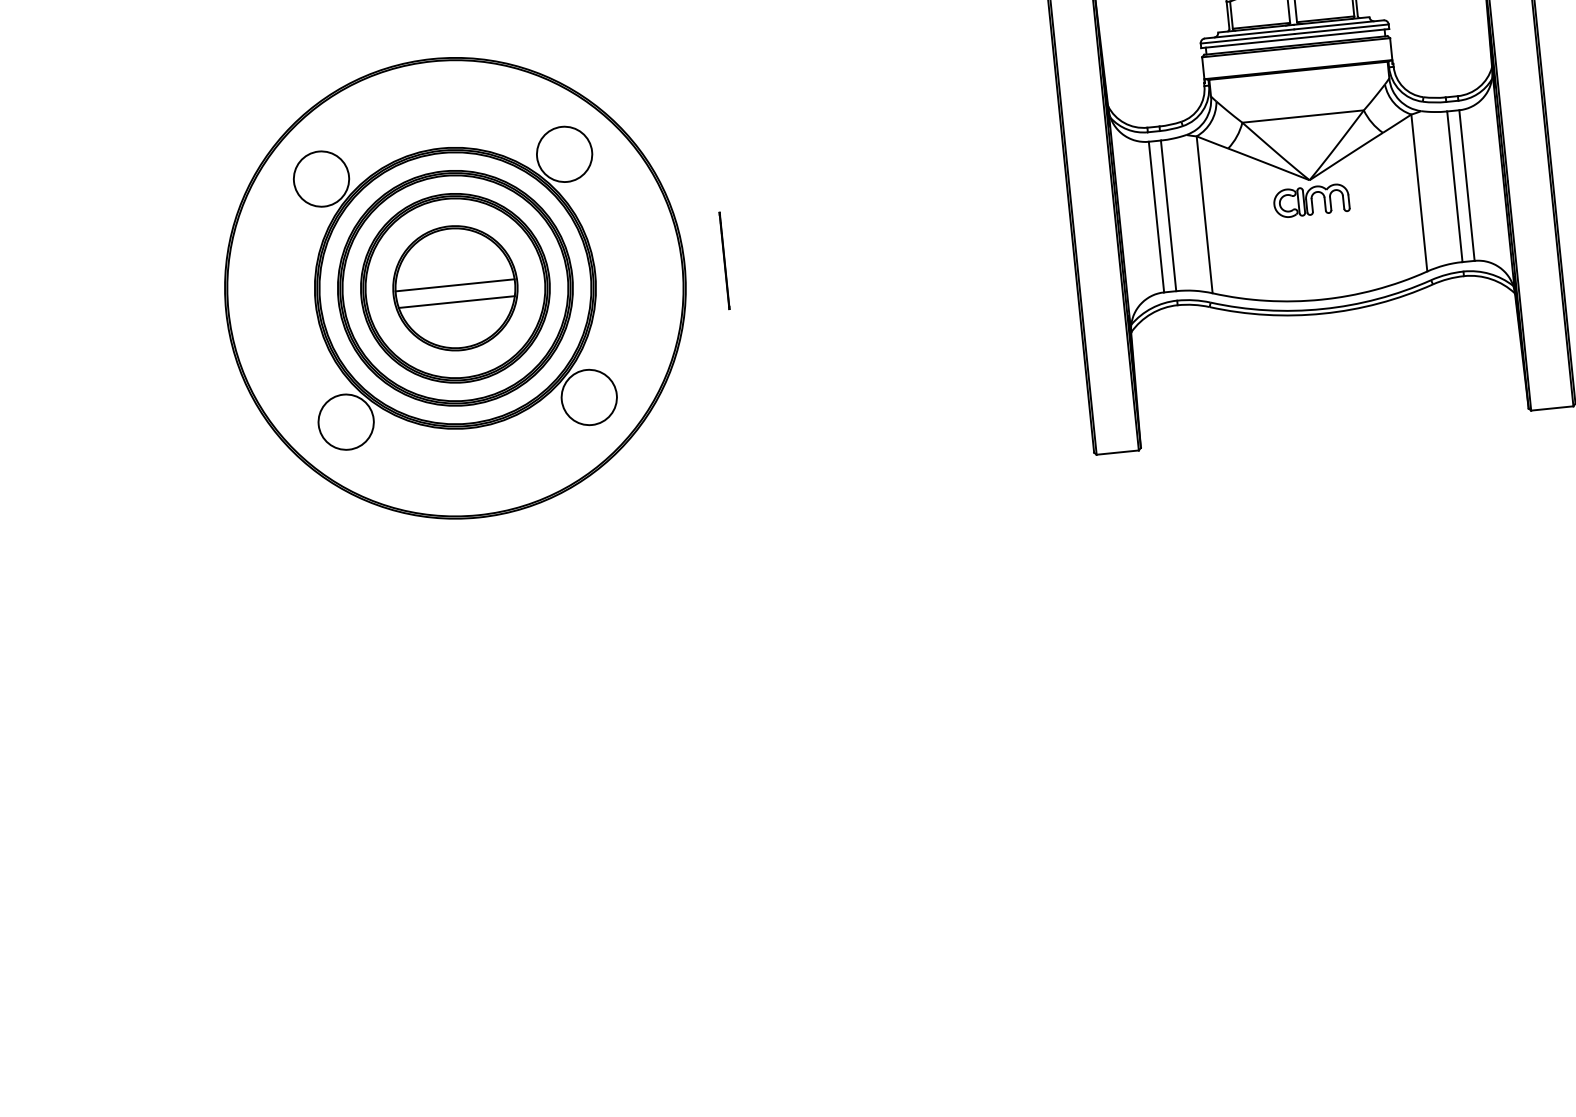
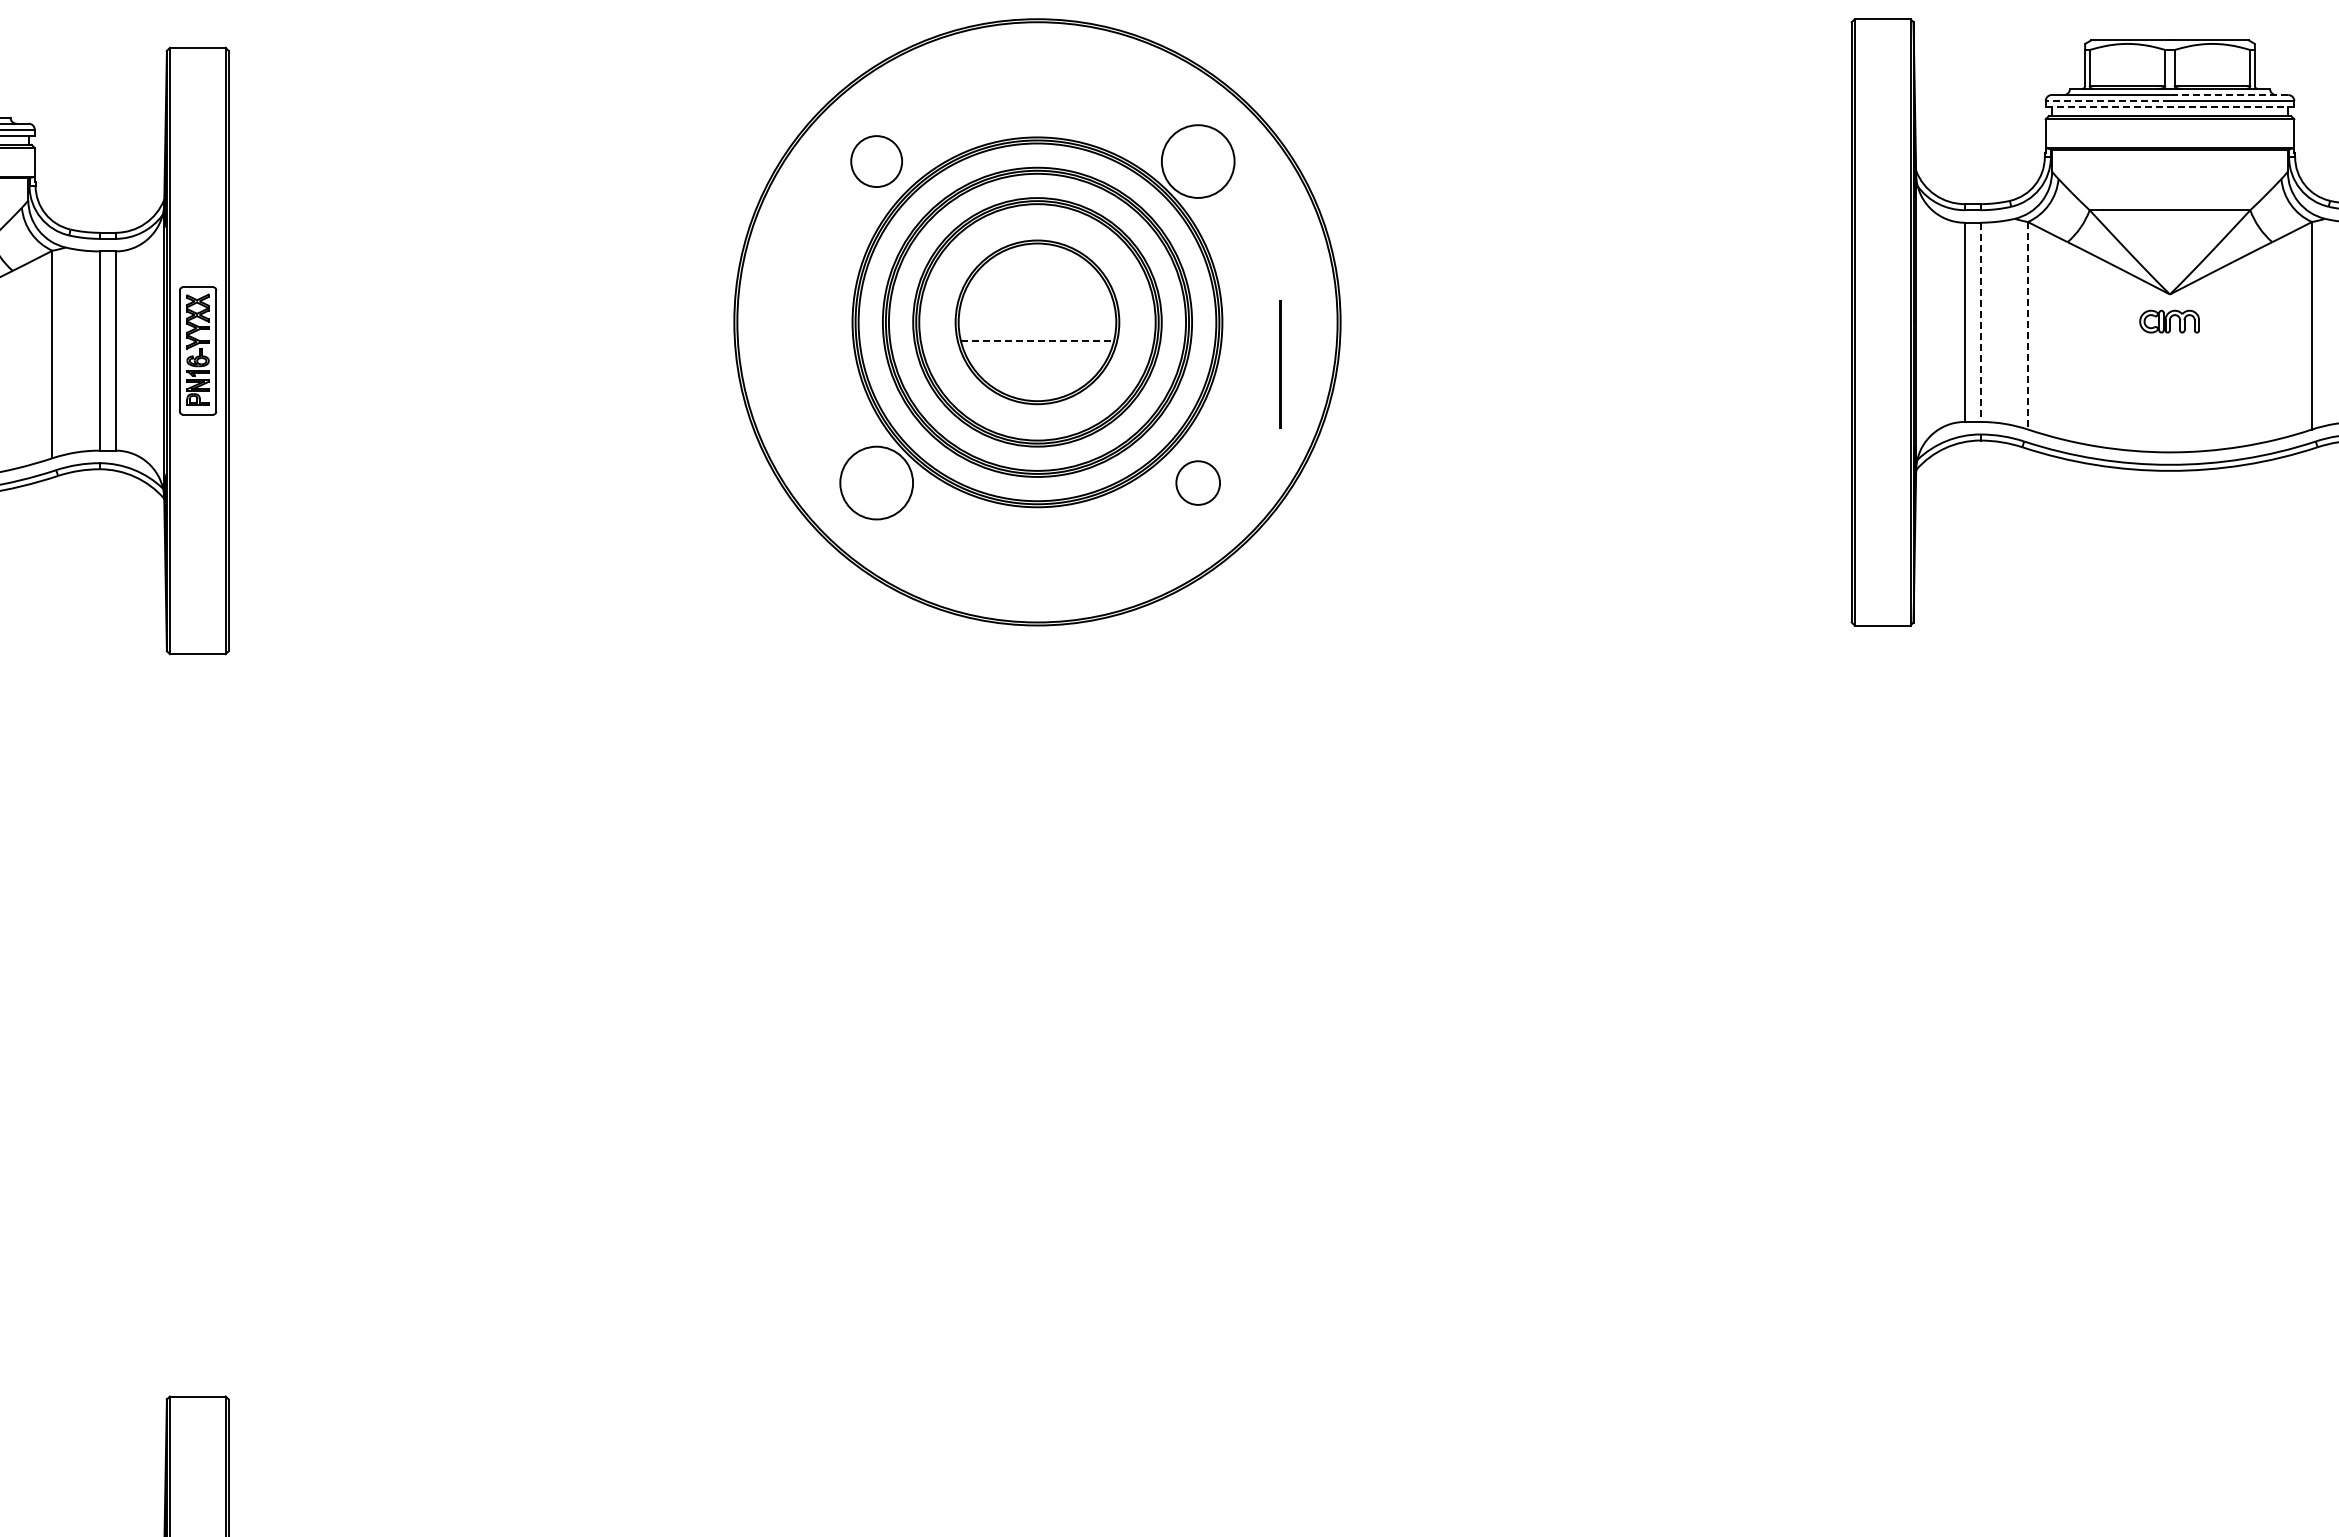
line: (1338, 25) -> (2228, 95), solid -> dashed
line: (1295, 38) -> (2170, 107), solid -> dashed
line: (1247, 39) -> (2107, 101), solid -> dashed
circle: (321, 179) -> (876, 161), size x0.7
part: (1311, 200) -> (2169, 321), size x0.6
line: (1204, 214) -> (2028, 325), solid -> dashed
line: (1168, 215) -> (1980, 322), solid -> dashed
line: (724, 261) -> (1280, 364), moved
line: (455, 285) -> (1037, 318), removed
line: (456, 302) -> (1037, 340), solid -> dashed
circle: (588, 397) -> (1197, 482), size x0.6

